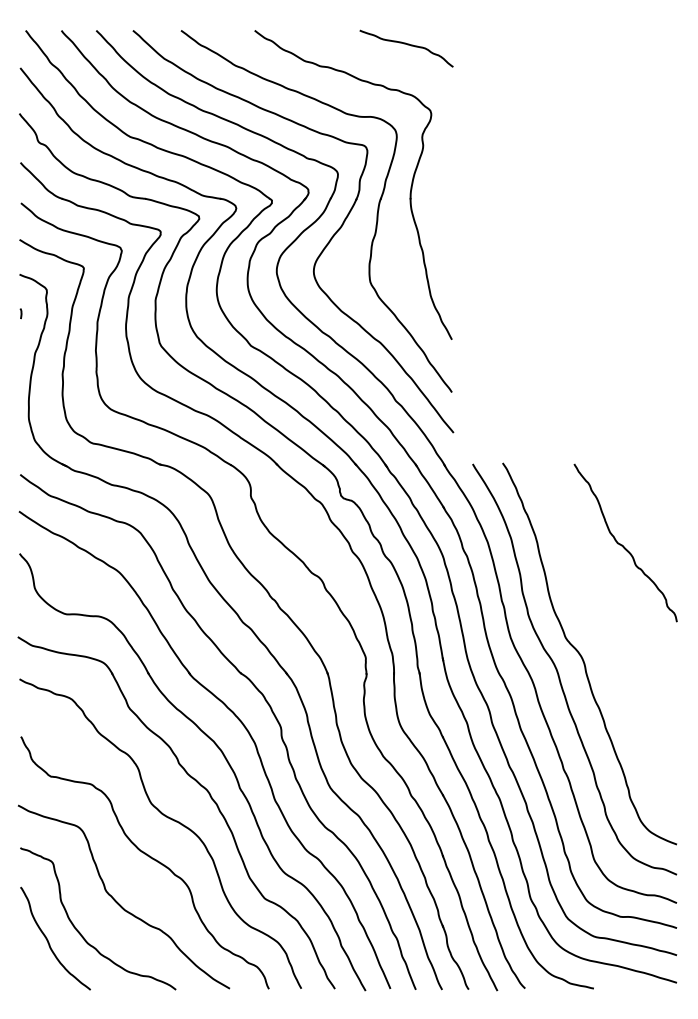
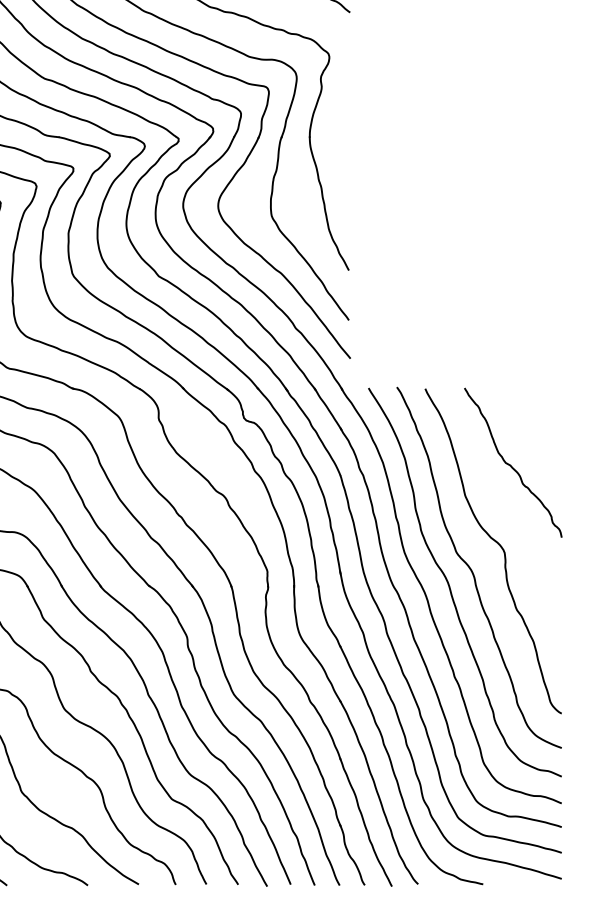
curve: (610, 630) -> (498, 545), added

